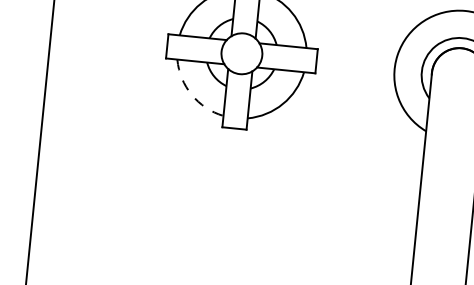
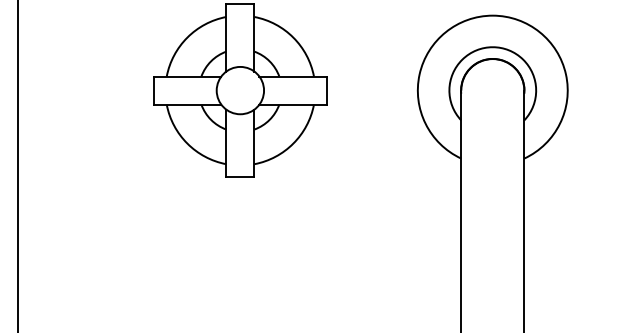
arc: (191, 94) -> (187, 143), dashed -> solid

